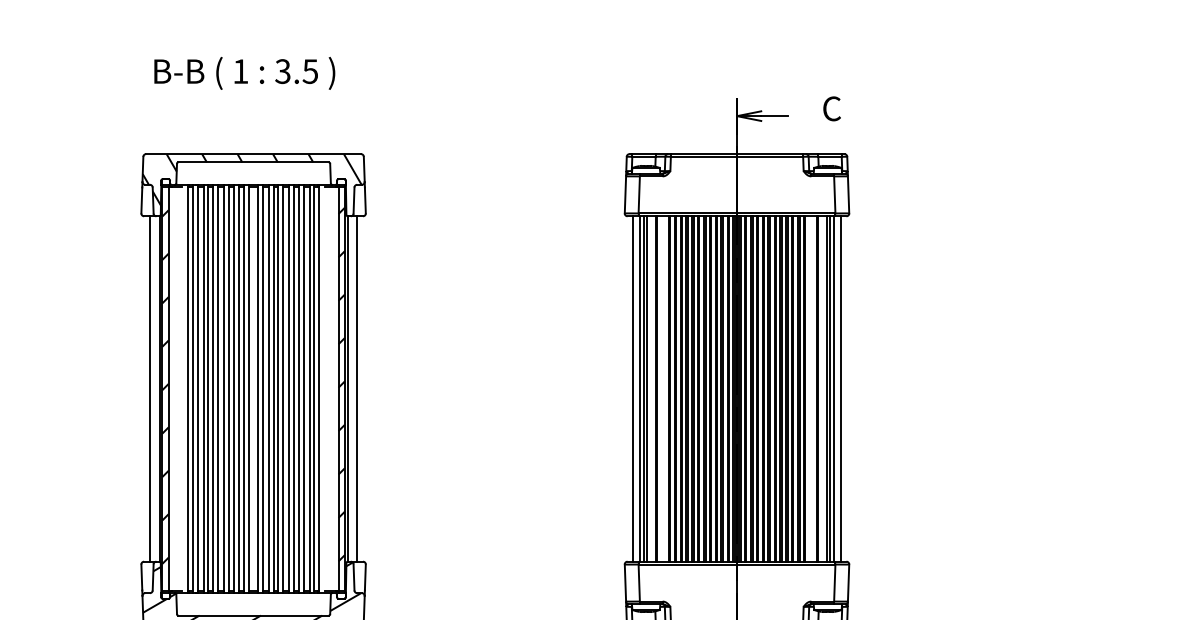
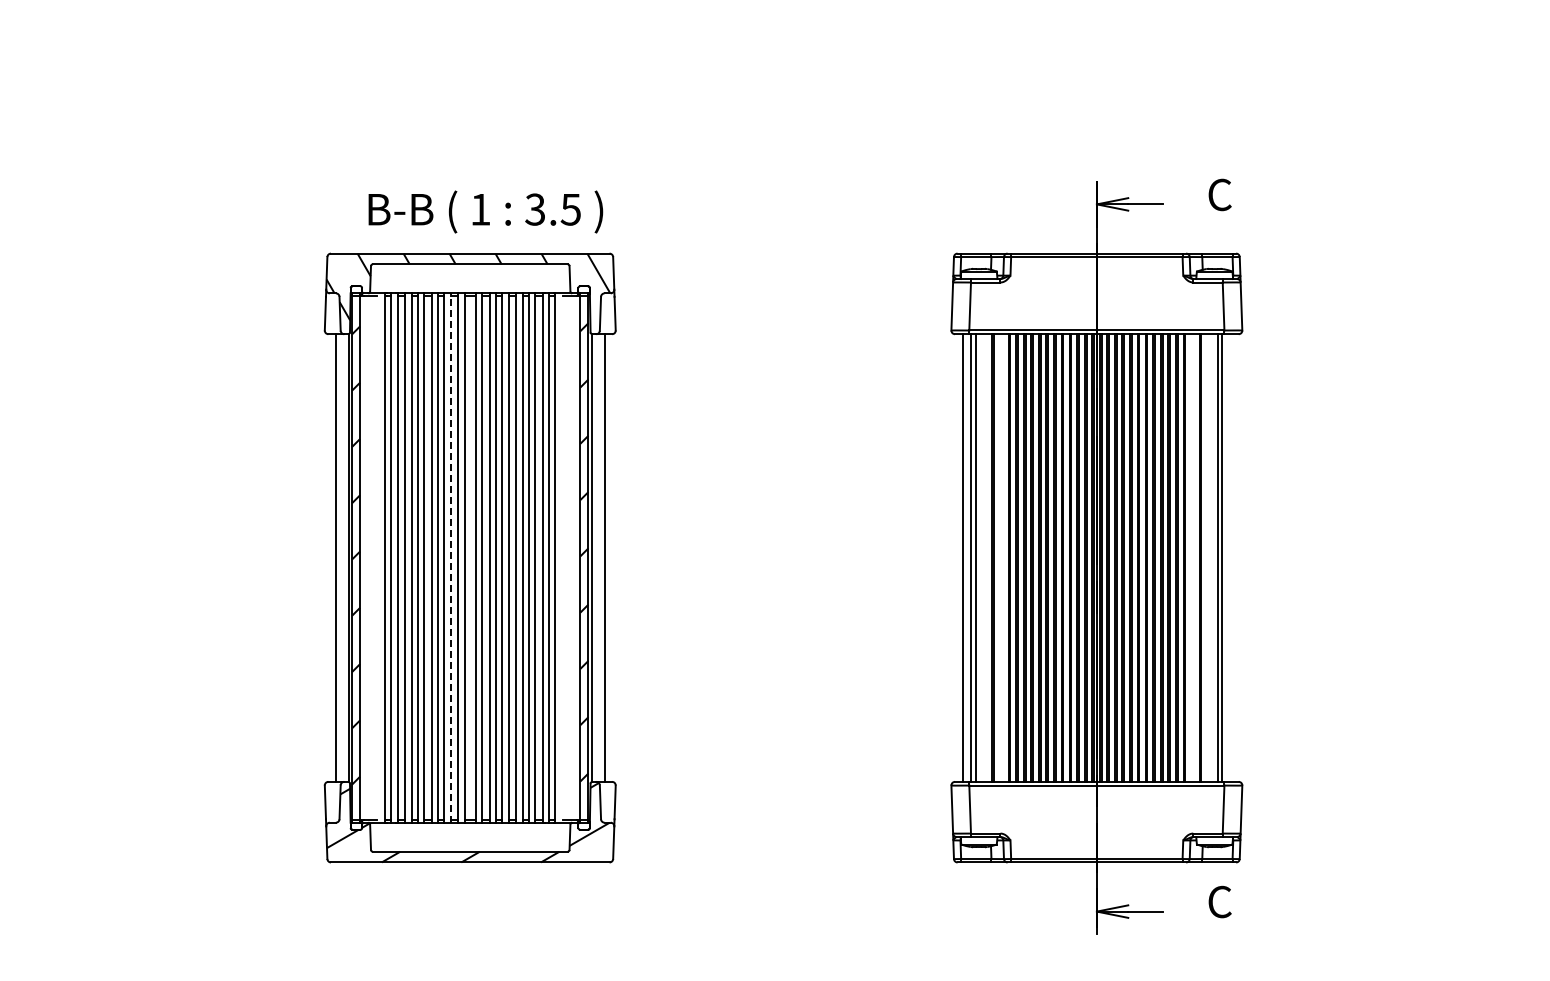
text: (244, 73) -> (485, 211), moved
line: (647, 388) -> (980, 557), removed
line: (827, 388) -> (1213, 557), removed
line: (840, 388) -> (1231, 557), removed
line: (238, 389) -> (450, 558), solid -> dashed

